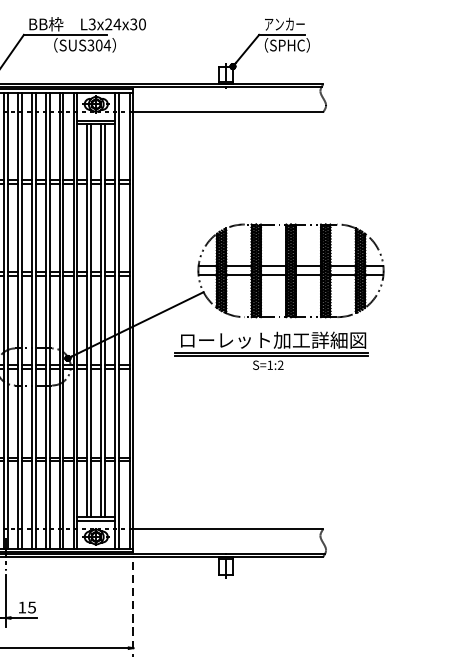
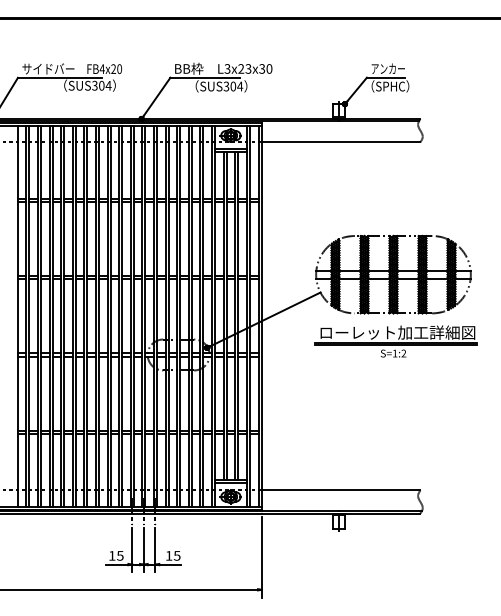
text: (117, 23) -> (248, 68), L3x24x30 -> L3x23x30
part: (270, 350) -> (395, 341), moved
line: (132, 609) -> (261, 557), dashed -> solid

